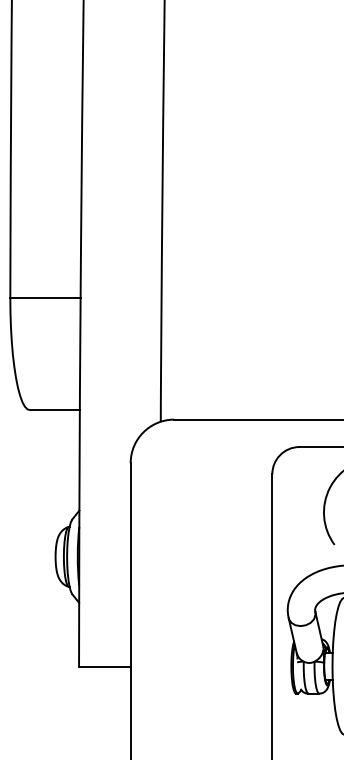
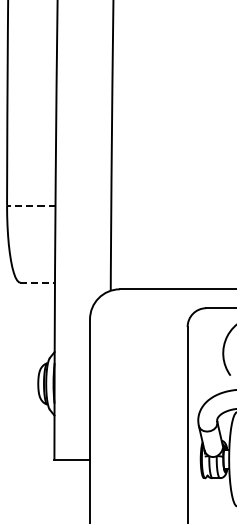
line: (44, 298) -> (30, 205), solid -> dashed
line: (55, 409) -> (38, 282), solid -> dashed

